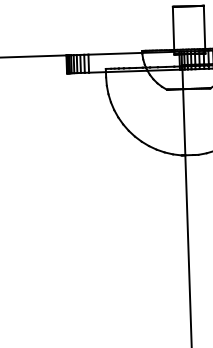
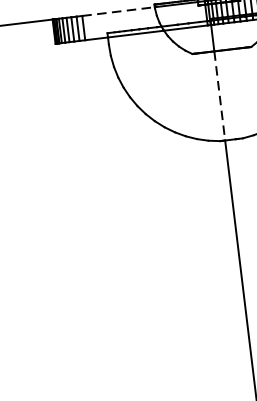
line: (115, 53) -> (118, 11), solid -> dashed
line: (184, 122) -> (220, 96), solid -> dashed

